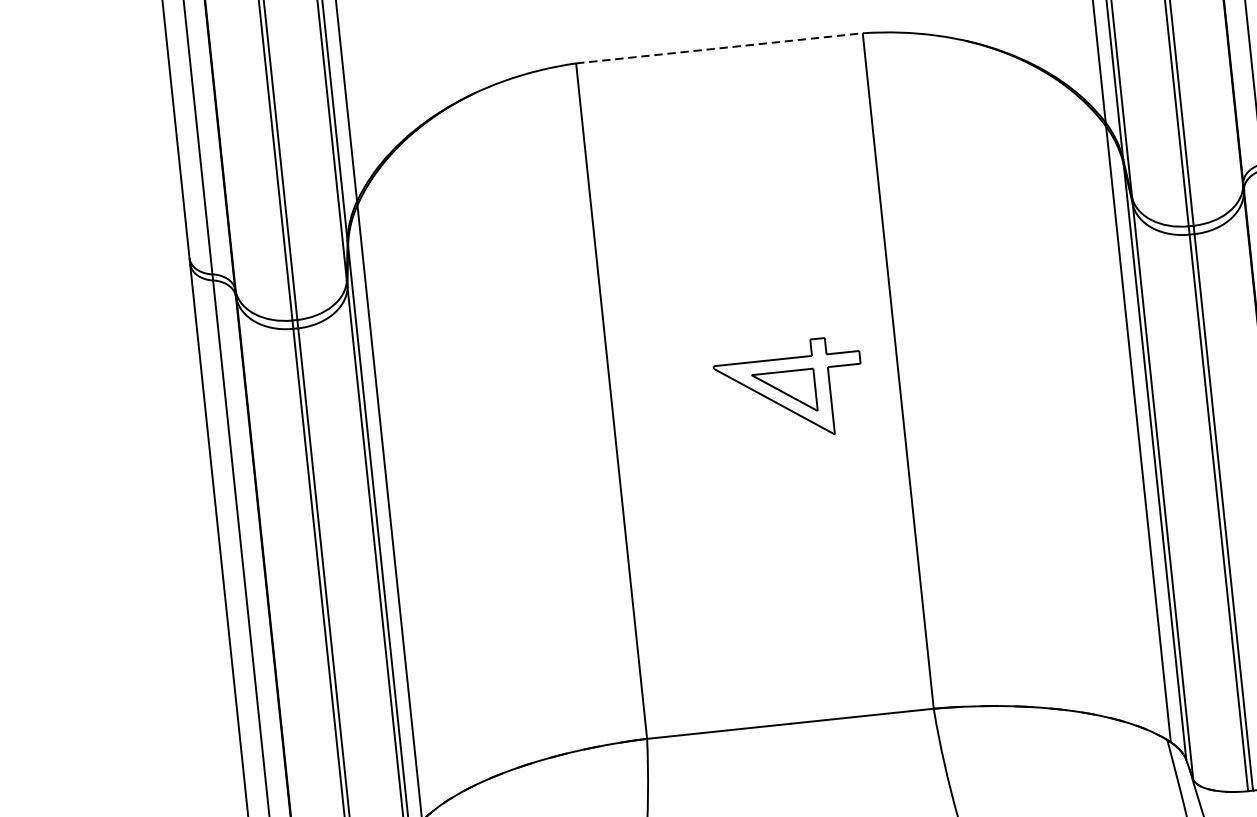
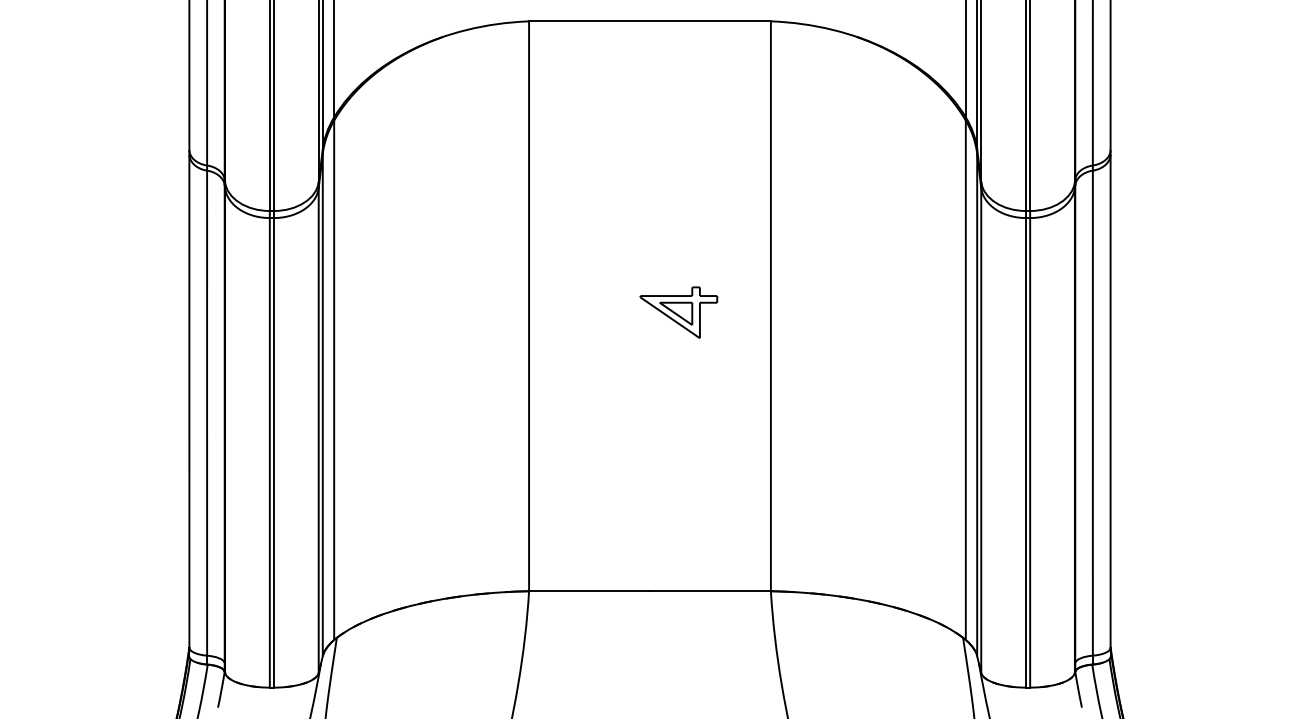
line: (718, 48) -> (649, 21), dashed -> solid
part: (789, 389) -> (678, 312), size x0.62

